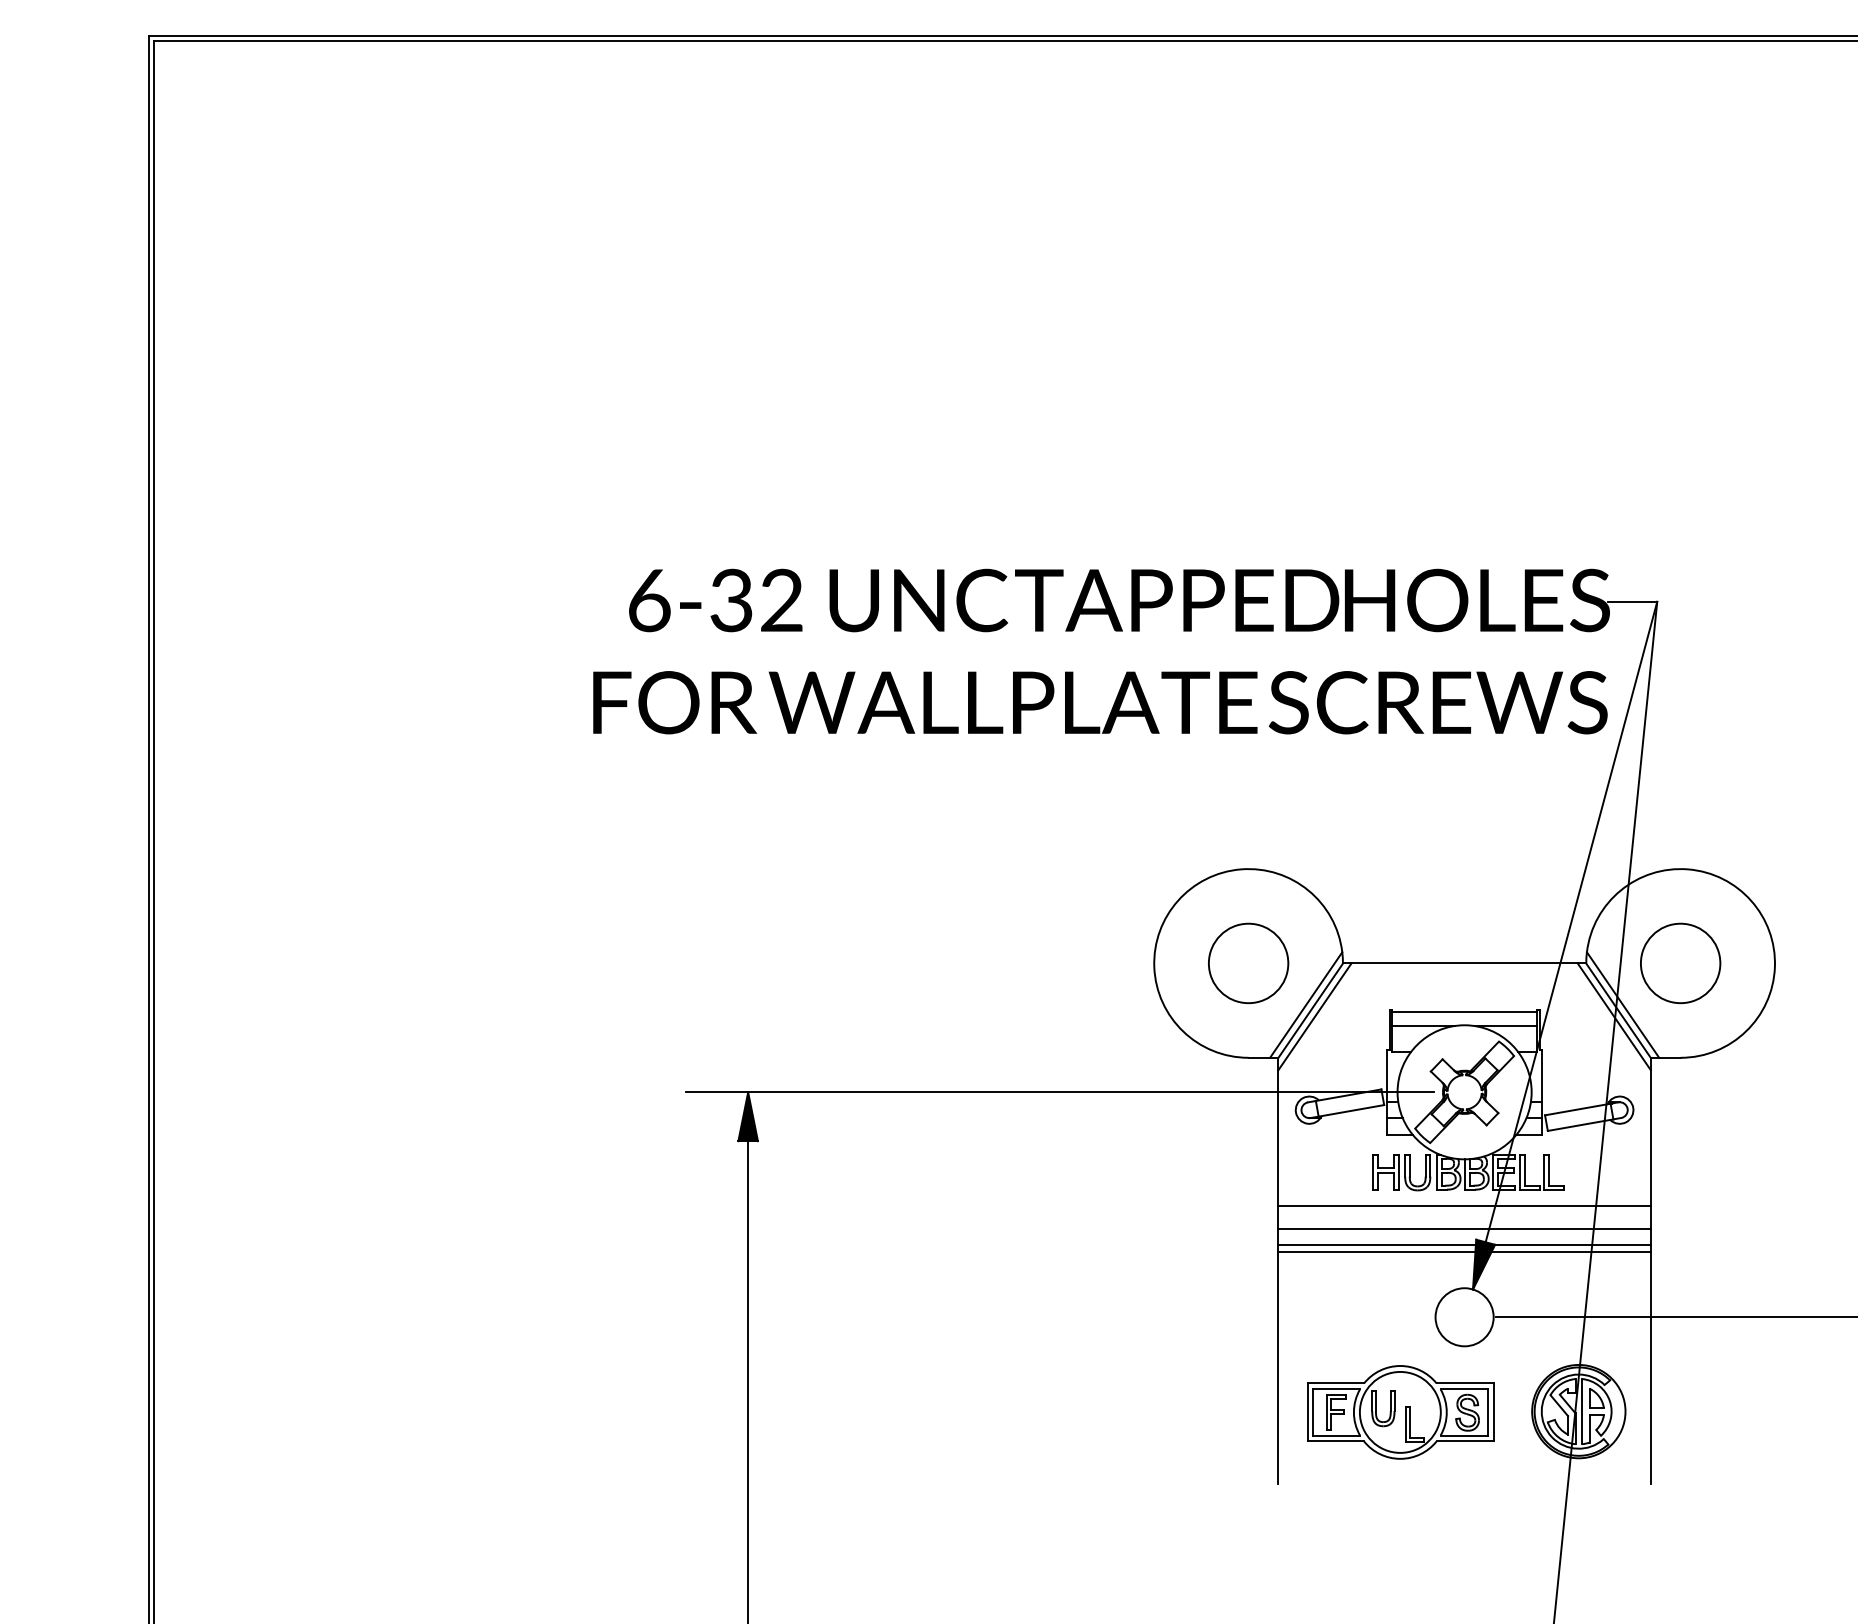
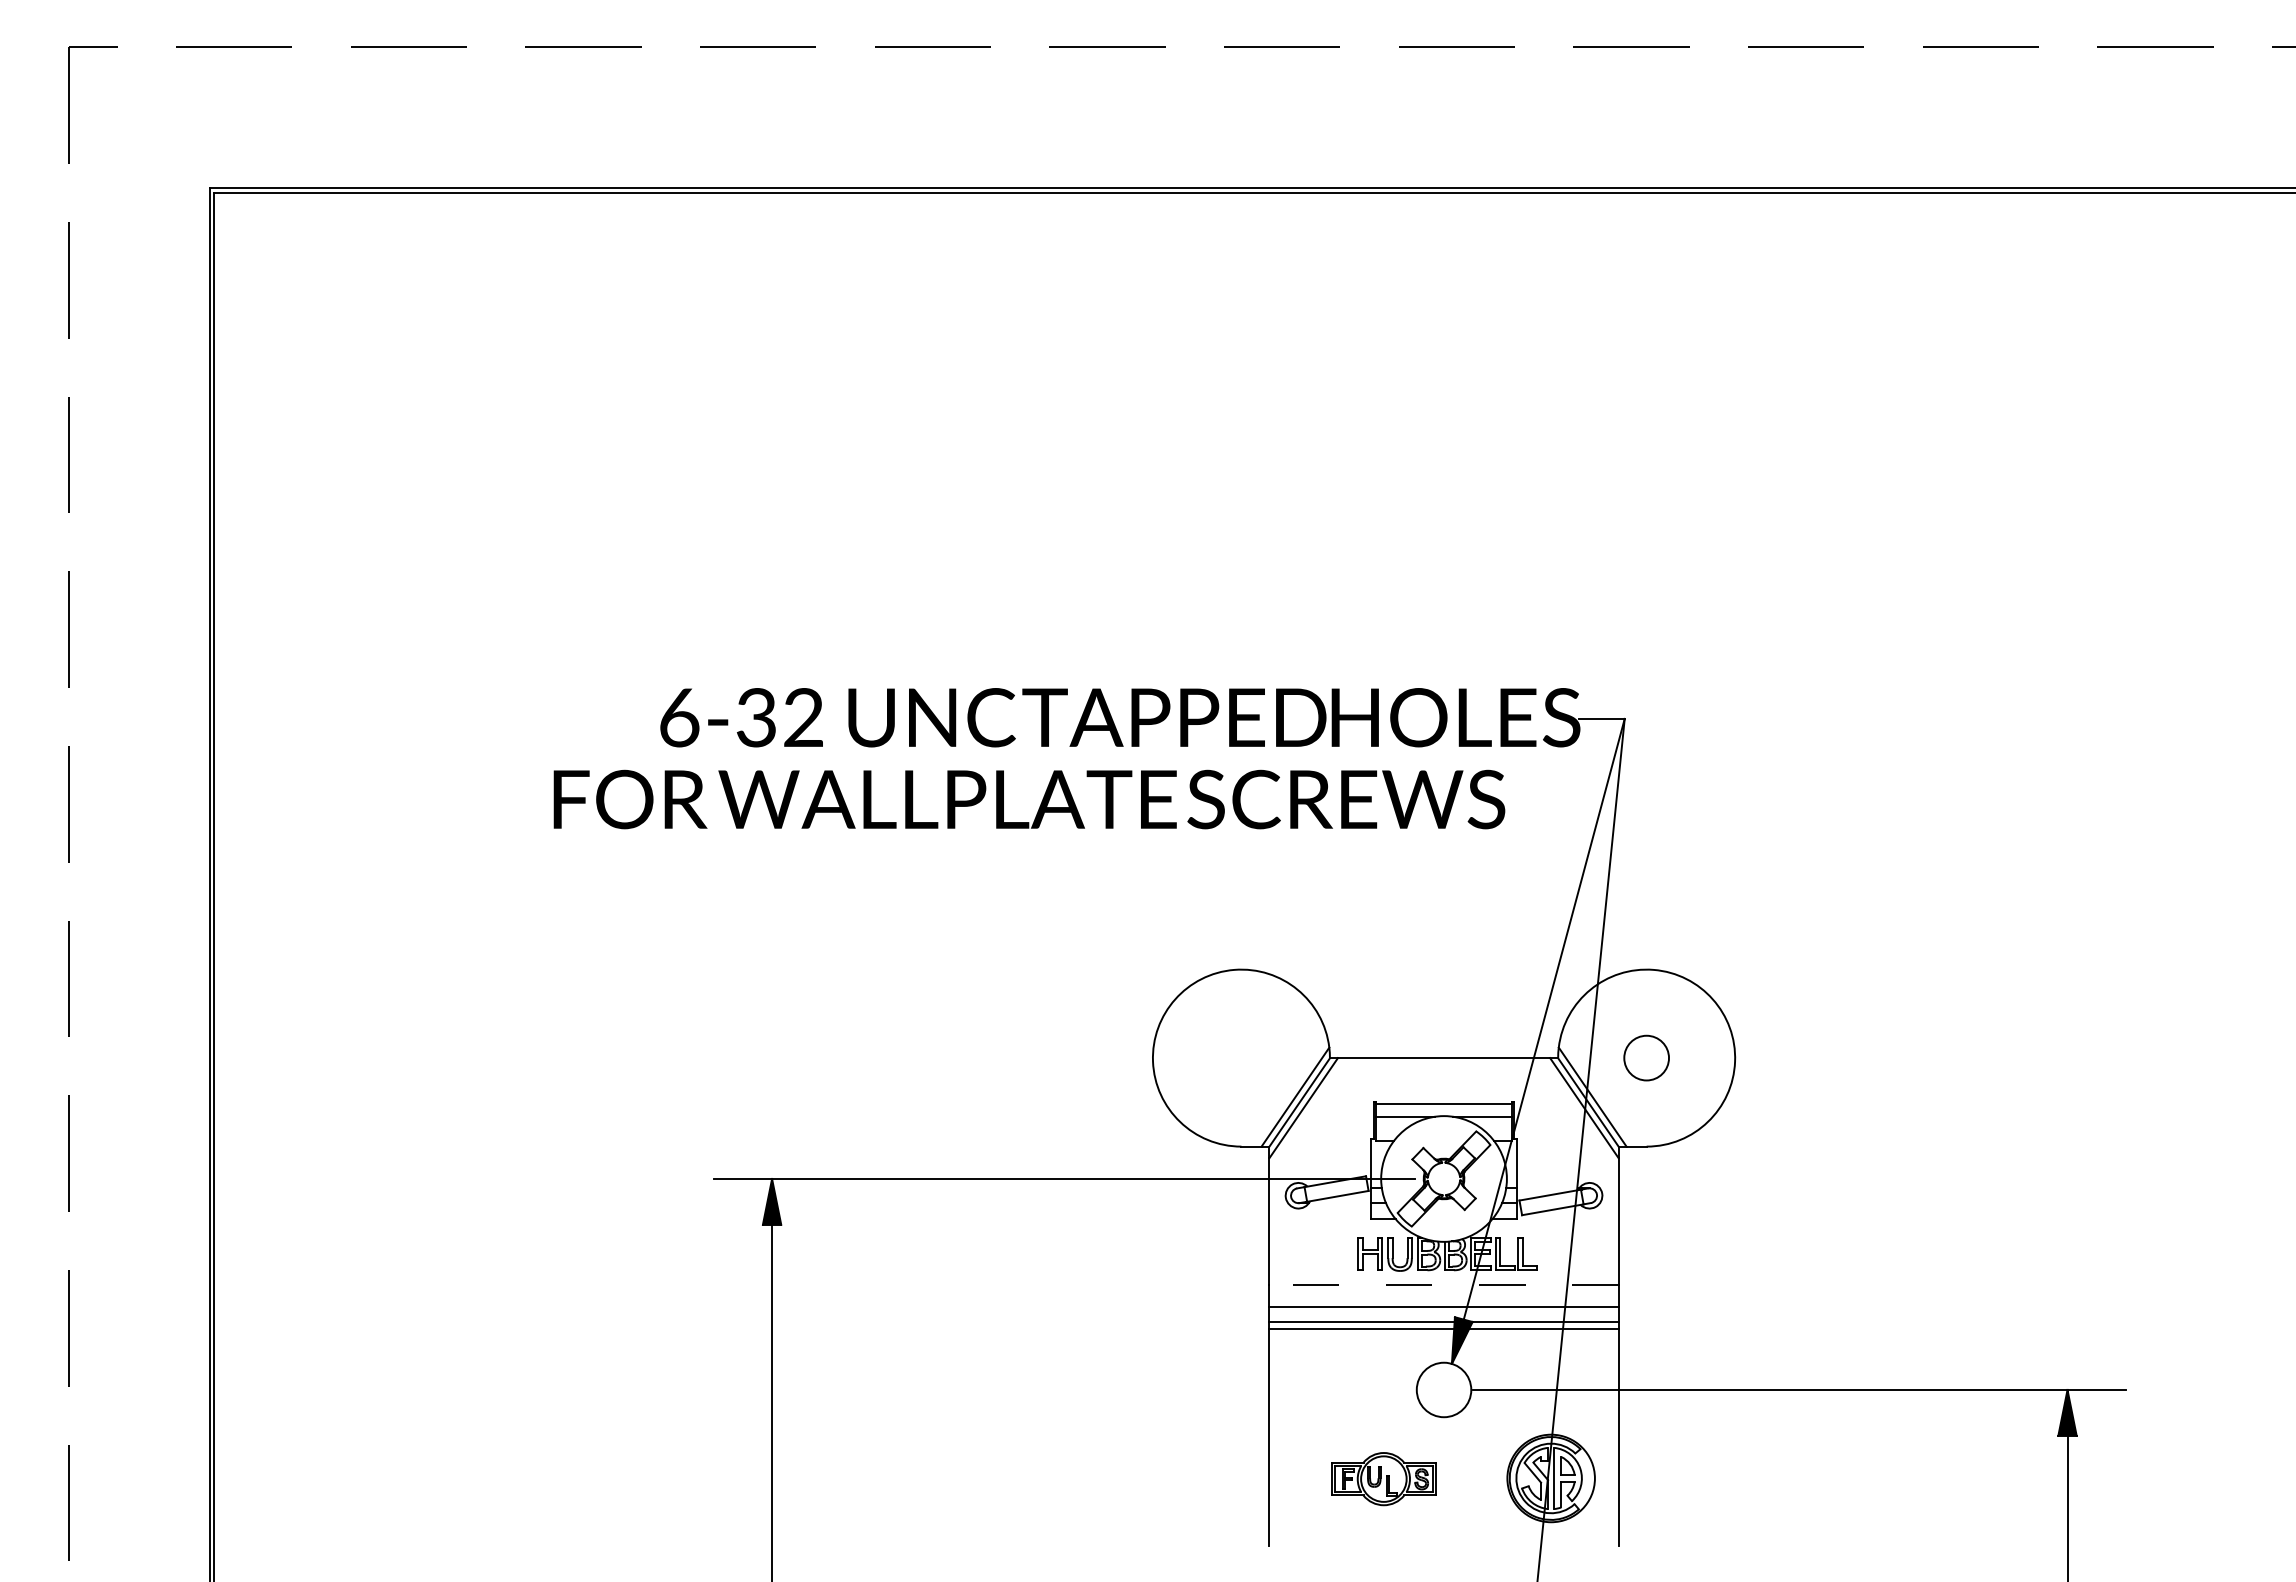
text: (1100, 702) -> (1029, 799), moved
circle: (1680, 962) -> (1646, 1057), size x0.6
circle: (1248, 963) -> (1241, 1058), removed
line: (1465, 1205) -> (1444, 1285), solid -> dashed
part: (1400, 1411) -> (1383, 1478), size x0.6

